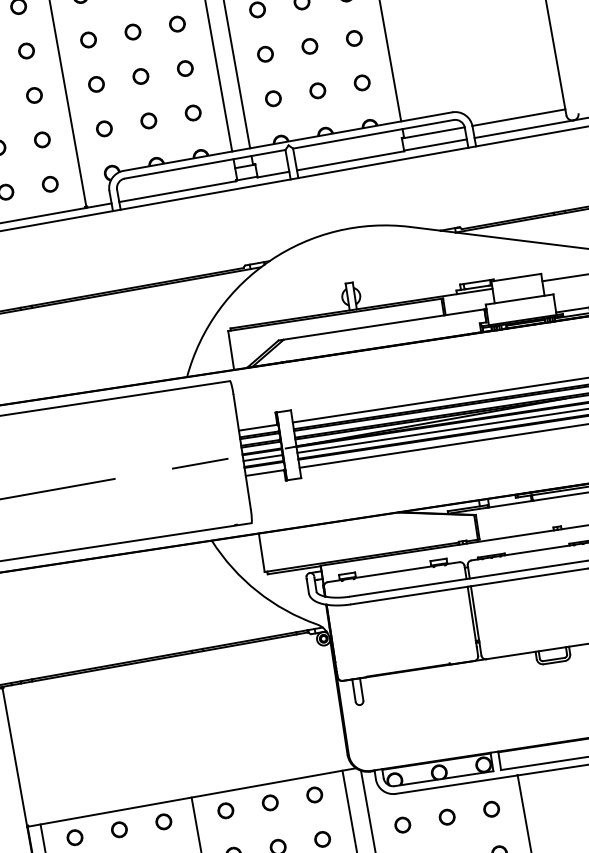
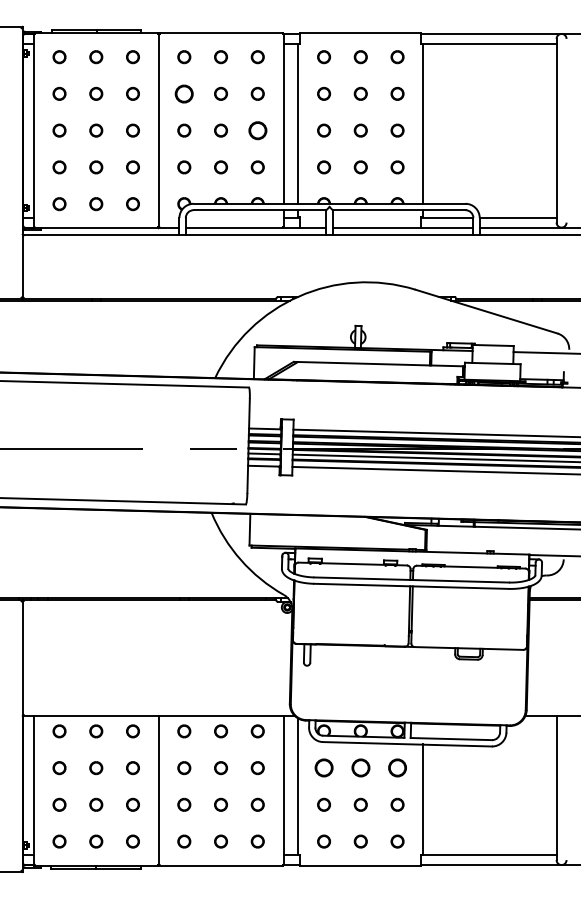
part: (88, 39) -> (184, 93), size x1.4
part: (184, 68) -> (257, 130), size x1.4
circle: (491, 809) -> (397, 768), size x1.4
circle: (446, 817) -> (360, 768), size x1.4
circle: (402, 825) -> (323, 768), size x1.4

